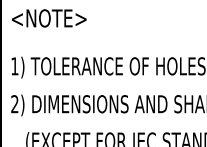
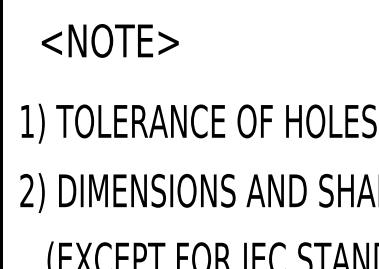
text: (49, 18) -> (110, 41), moved

